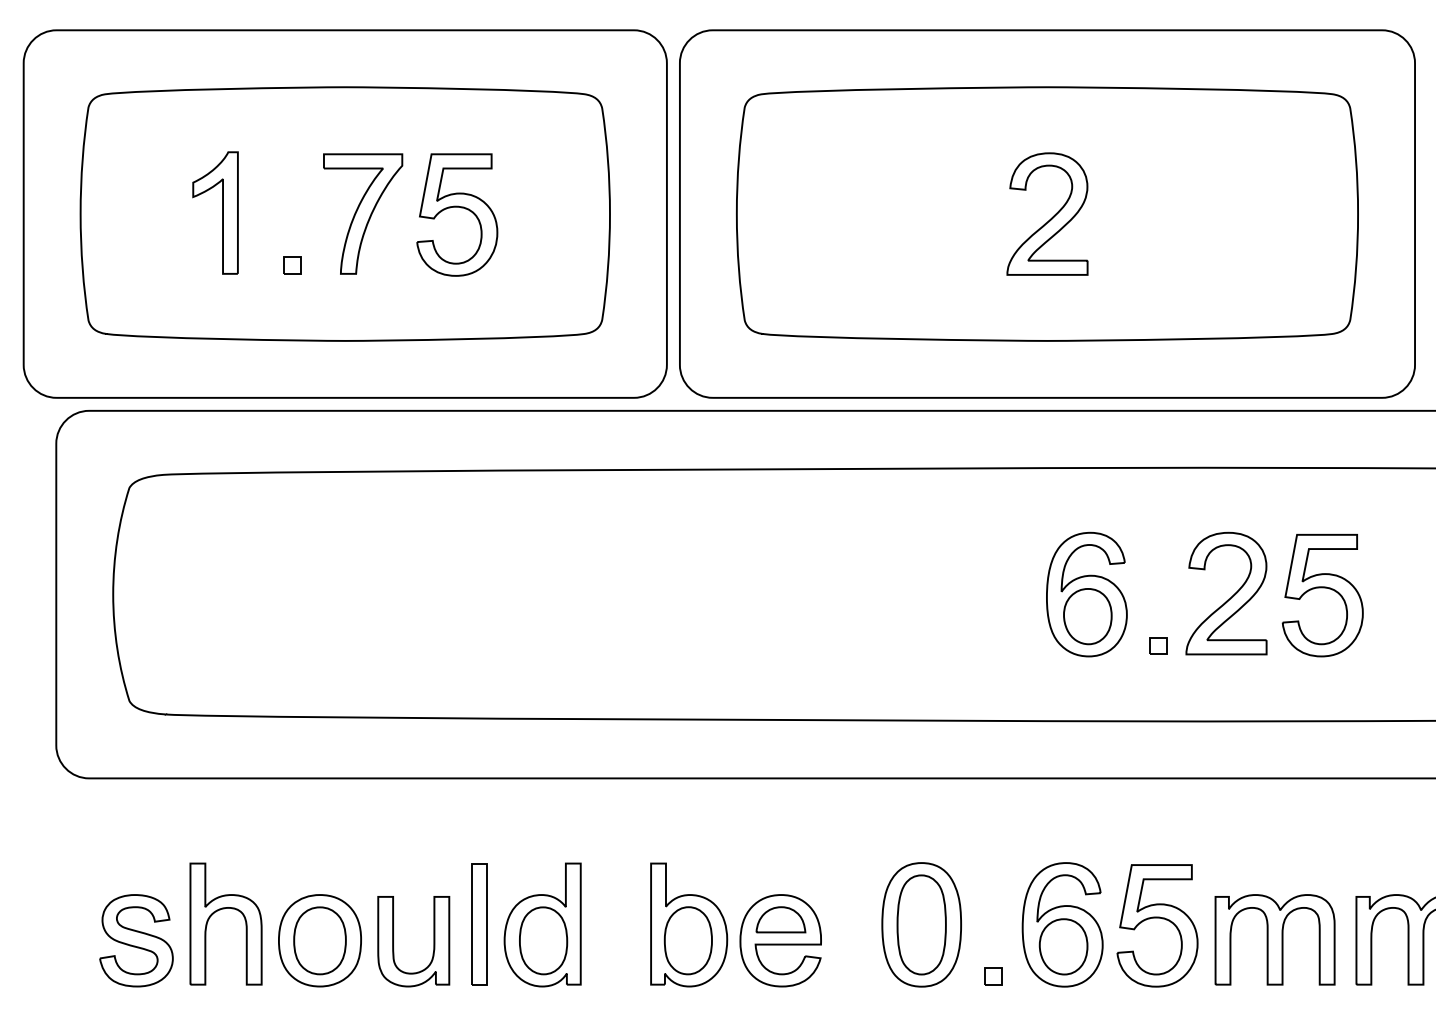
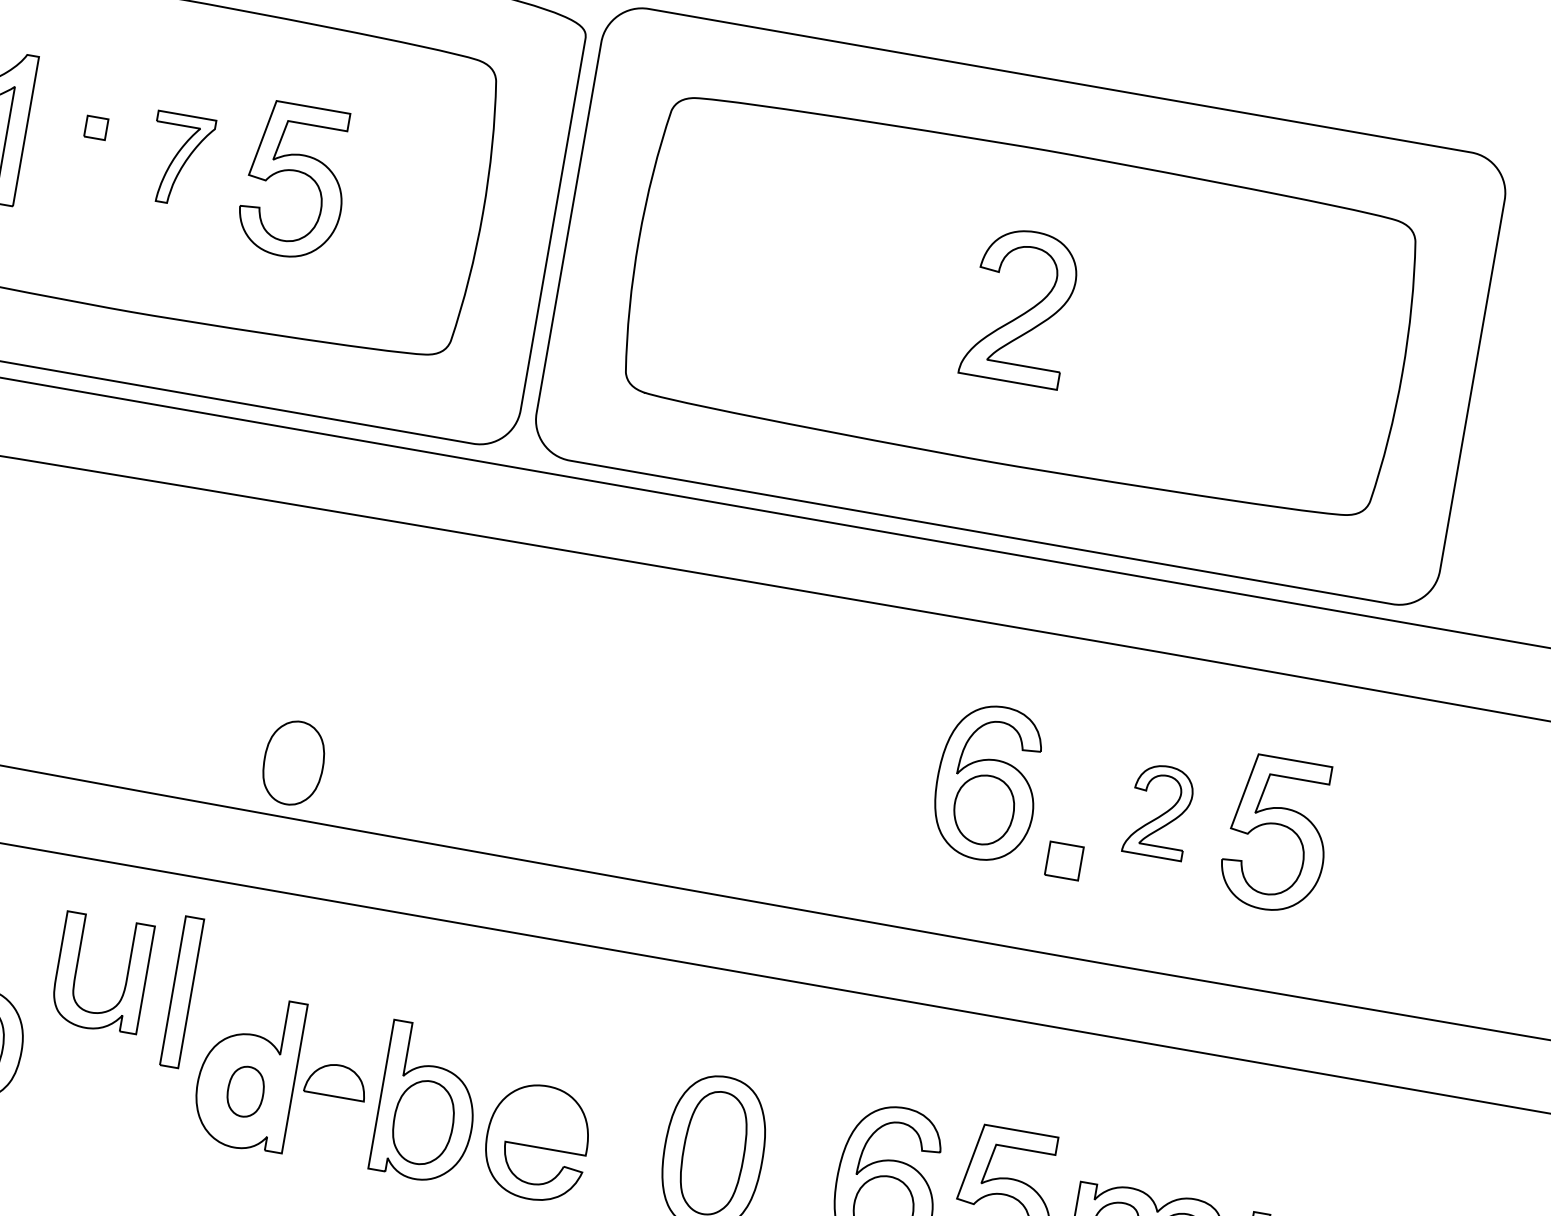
part: (363, 213) -> (180, 159), size x0.6
part: (292, 265) -> (95, 127), moved
part: (1226, 593) -> (1159, 811), size x0.6
part: (1158, 645) -> (1064, 860), size x1.6
part: (535, 674) -> (292, 762), added
part: (780, 919) -> (336, 1080), moved
part: (479, 924) -> (181, 992), moved
part: (543, 940) -> (245, 1091), size x0.6
part: (393, 941) -> (76, 969), moved

